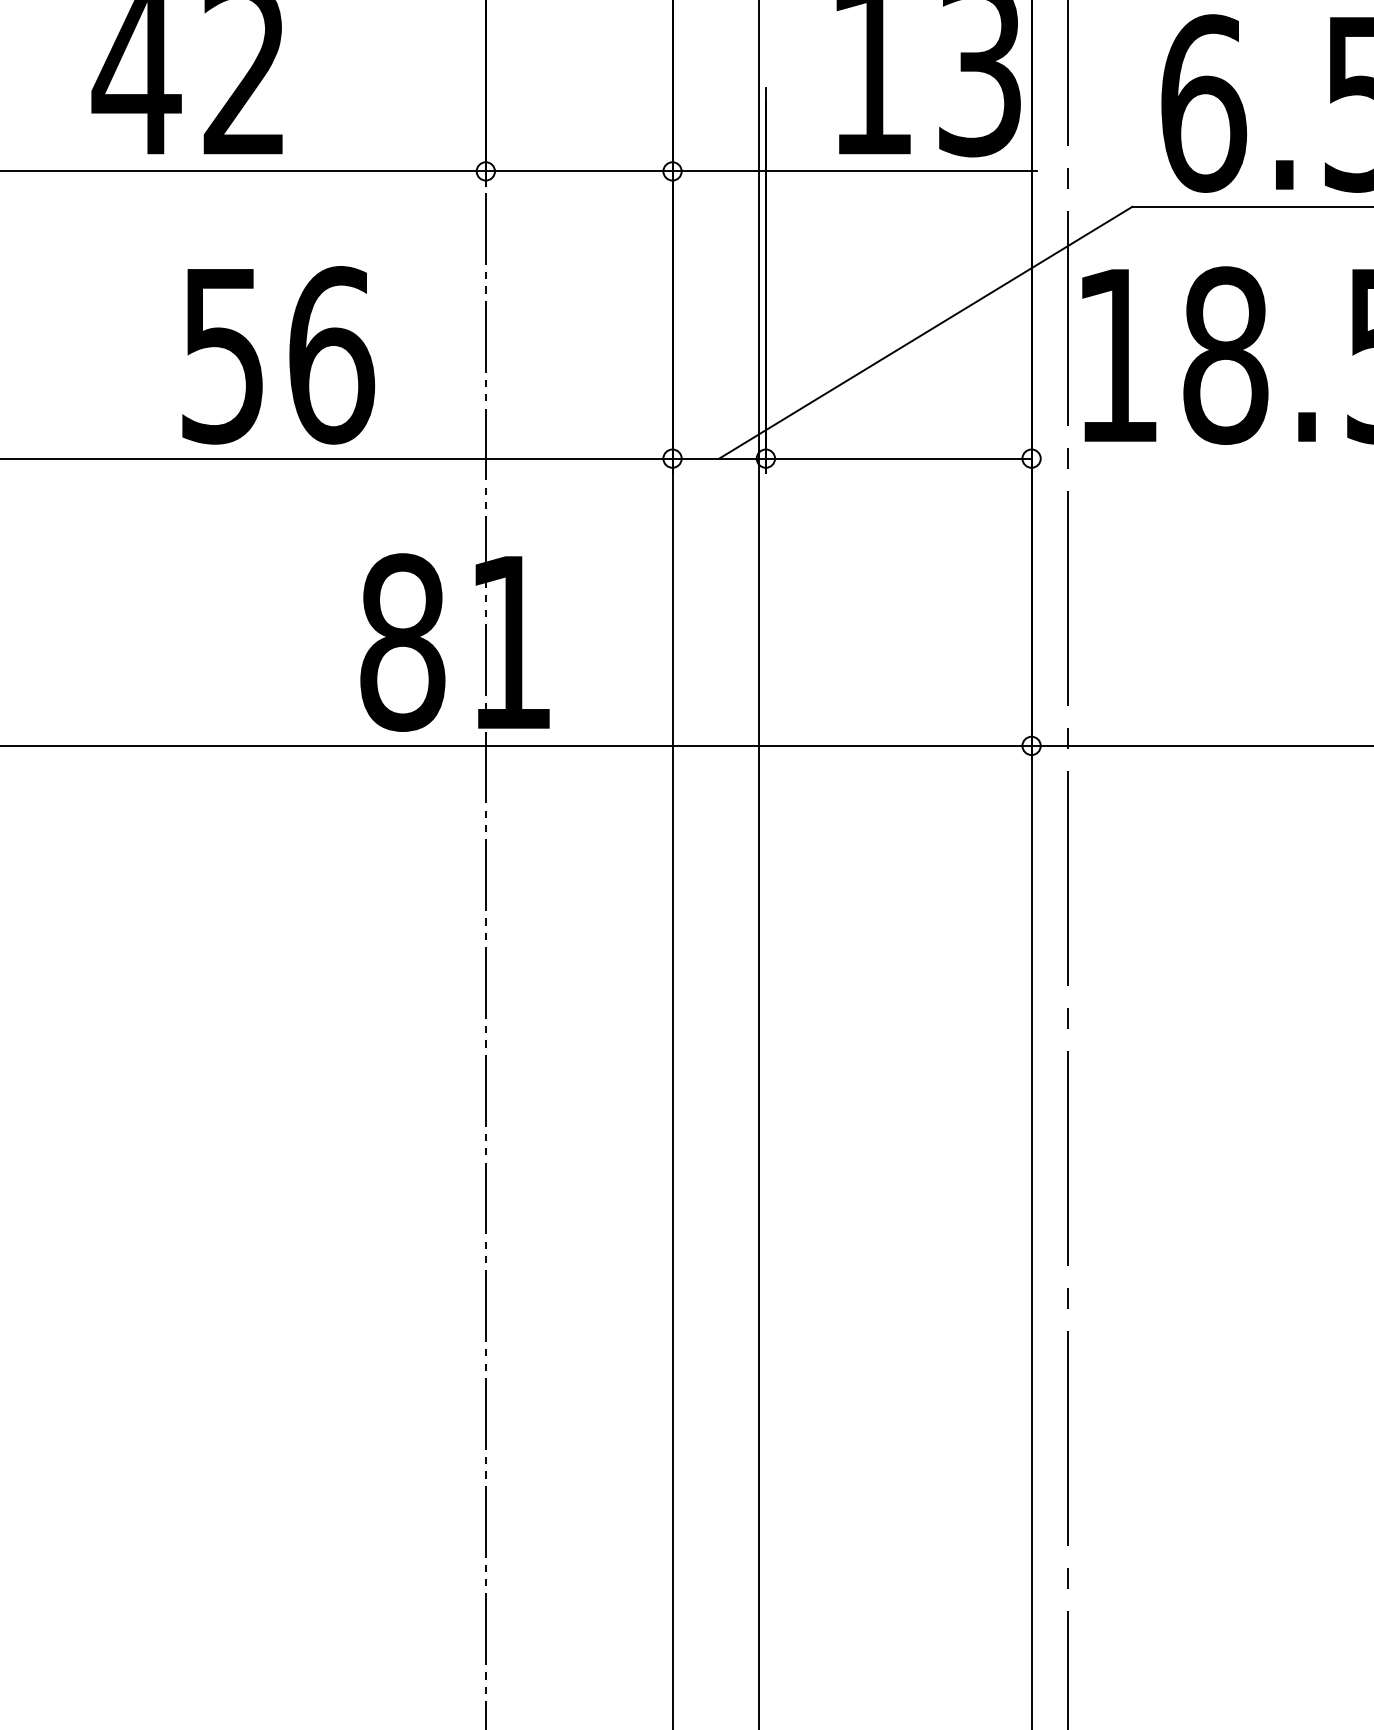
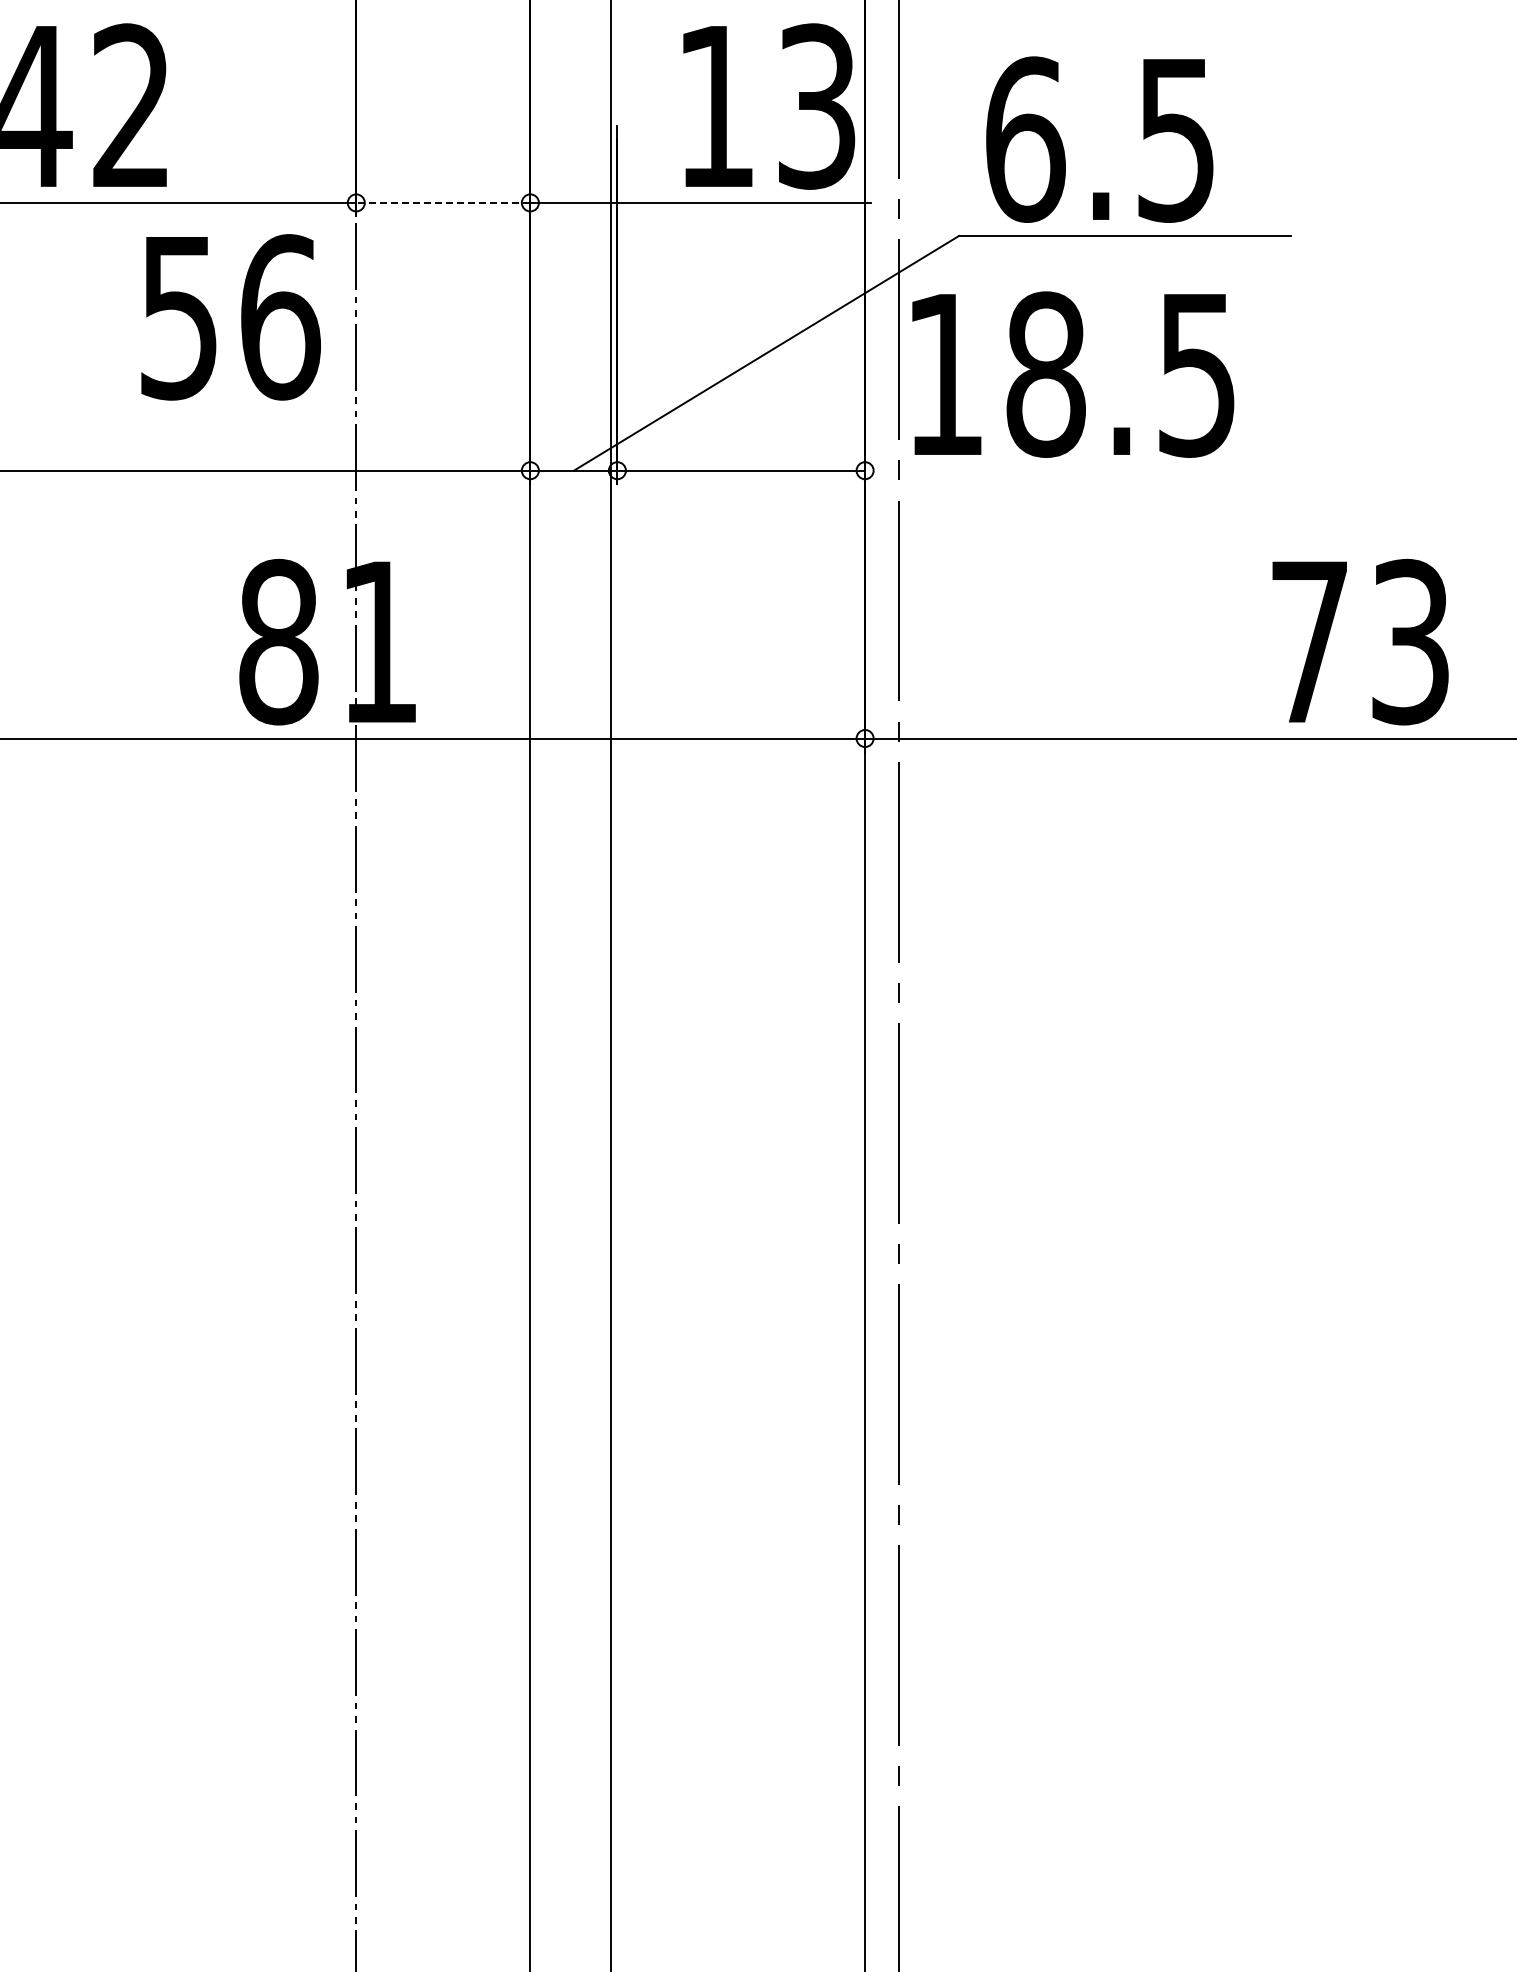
line: (578, 170) -> (442, 202), solid -> dashed
text: (277, 355) -> (230, 317), moved

